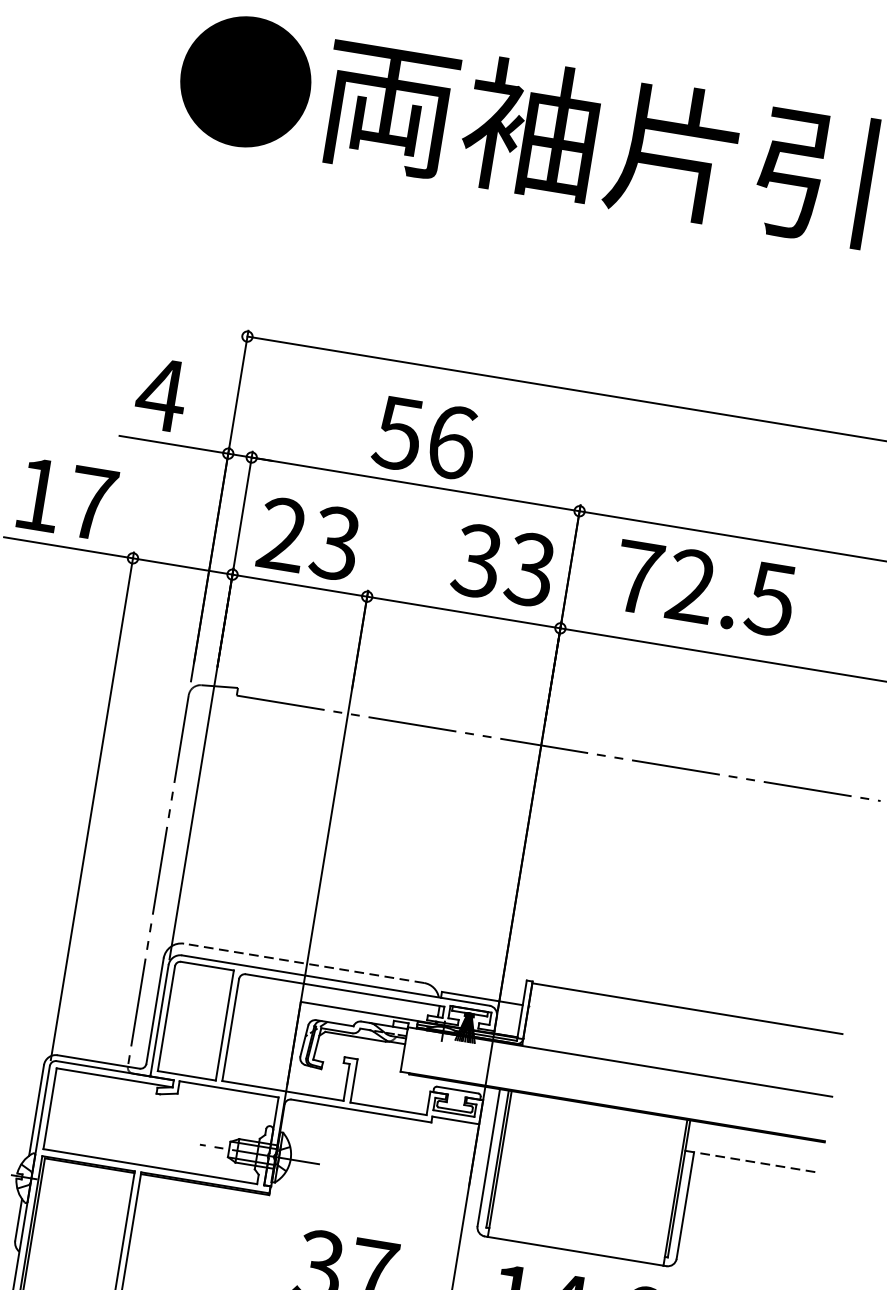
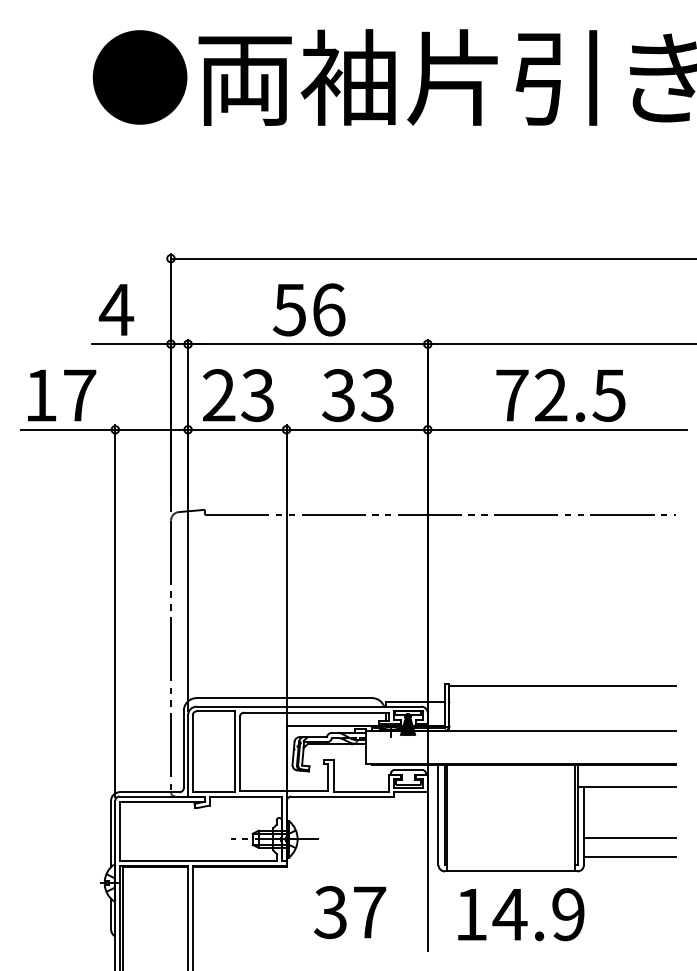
text: (502, 565) -> (357, 395), moved
text: (704, 588) -> (560, 395), moved
line: (304, 963) -> (284, 698), dashed -> solid
line: (753, 1162) -> (627, 787), dashed -> solid
line: (745, 1231) -> (629, 837), added
line: (740, 1257) -> (629, 856), added

